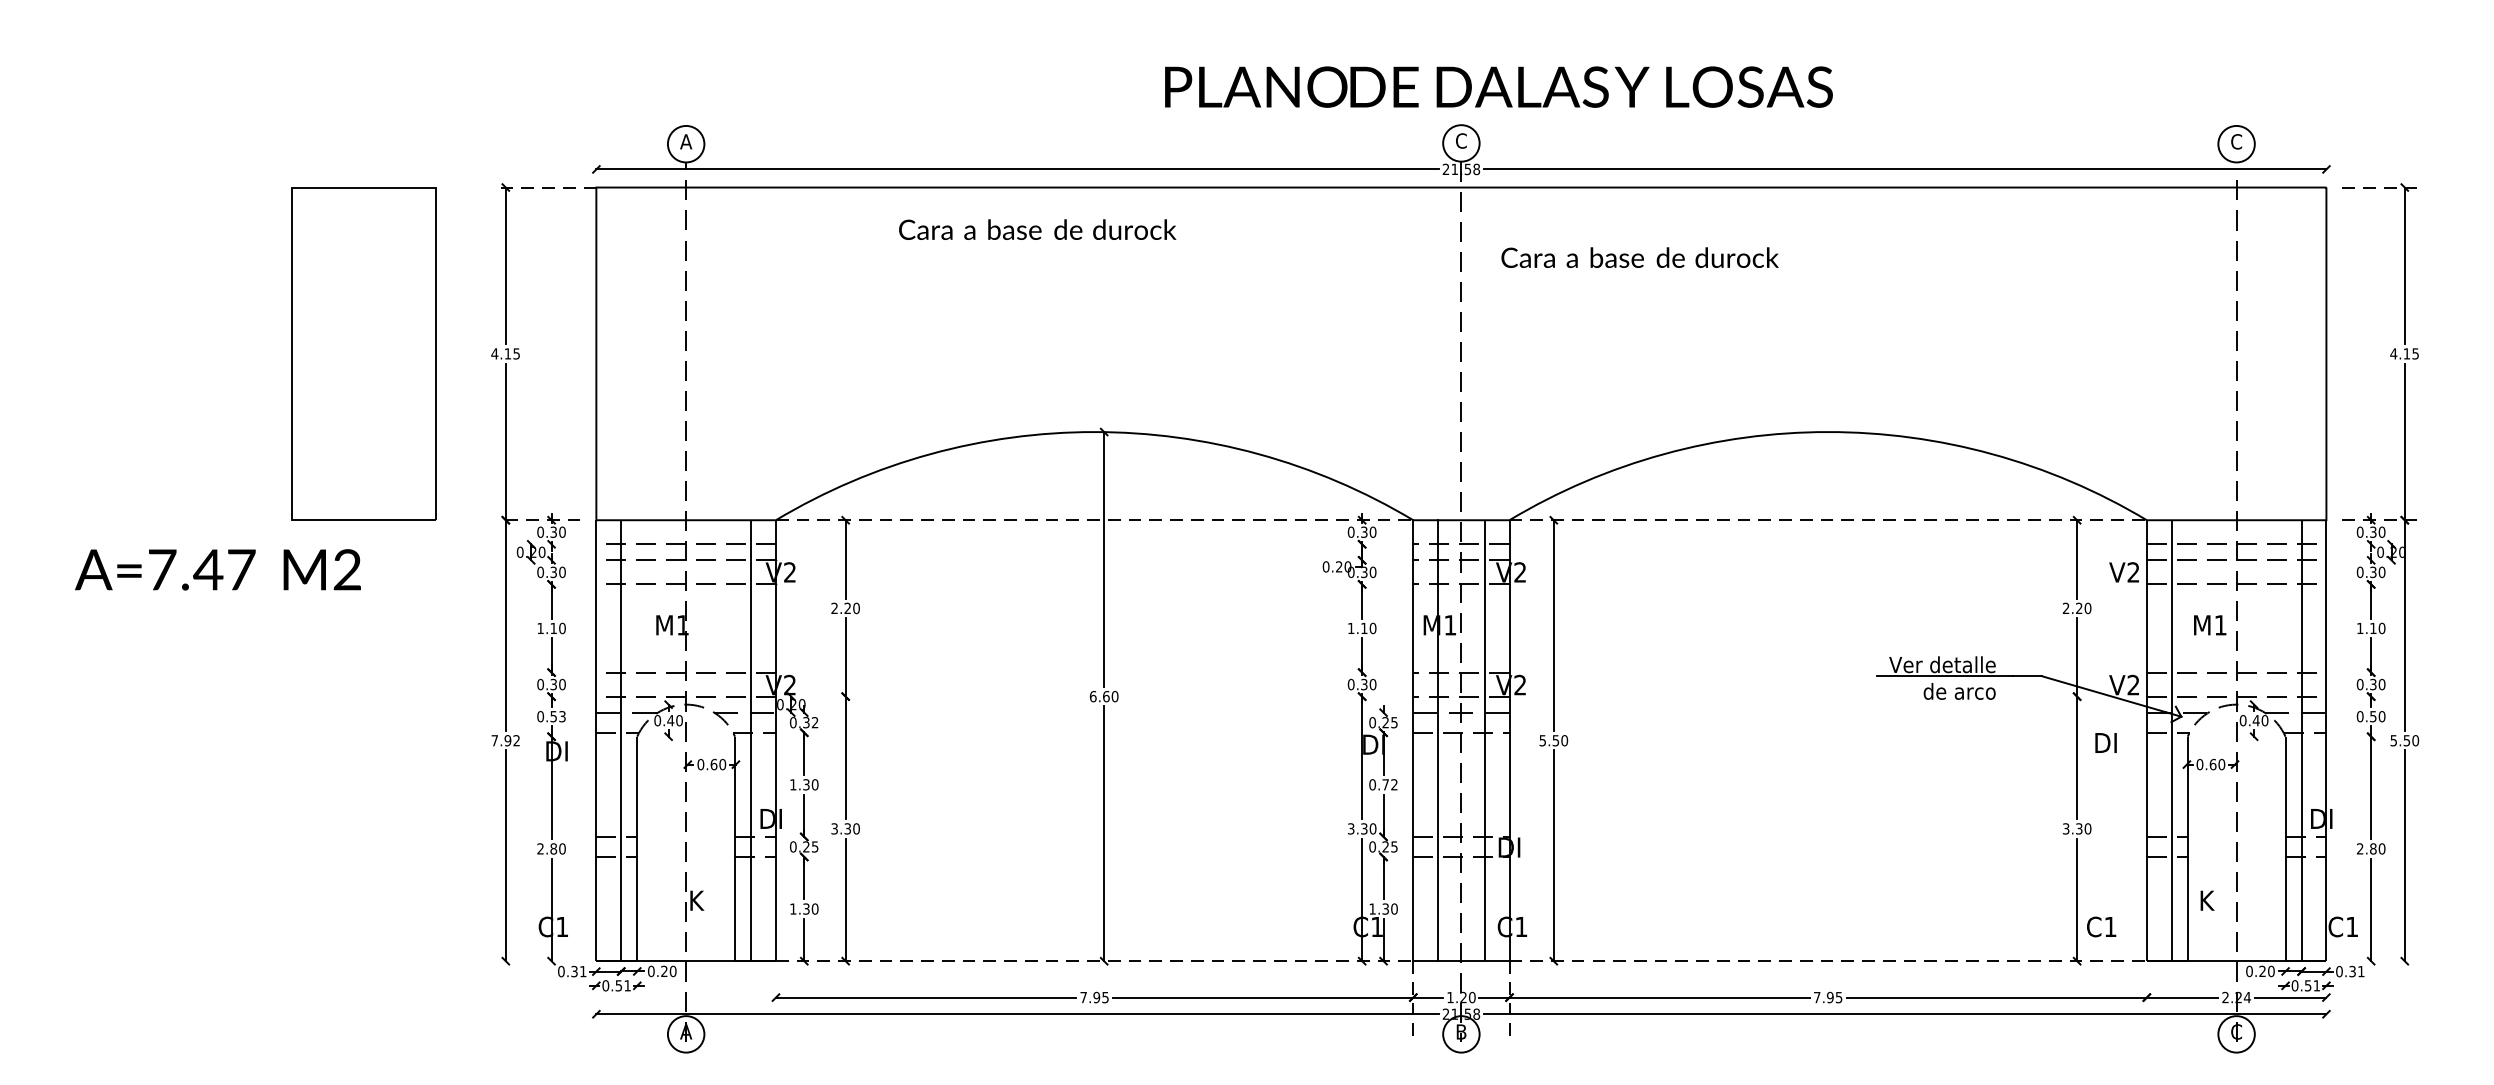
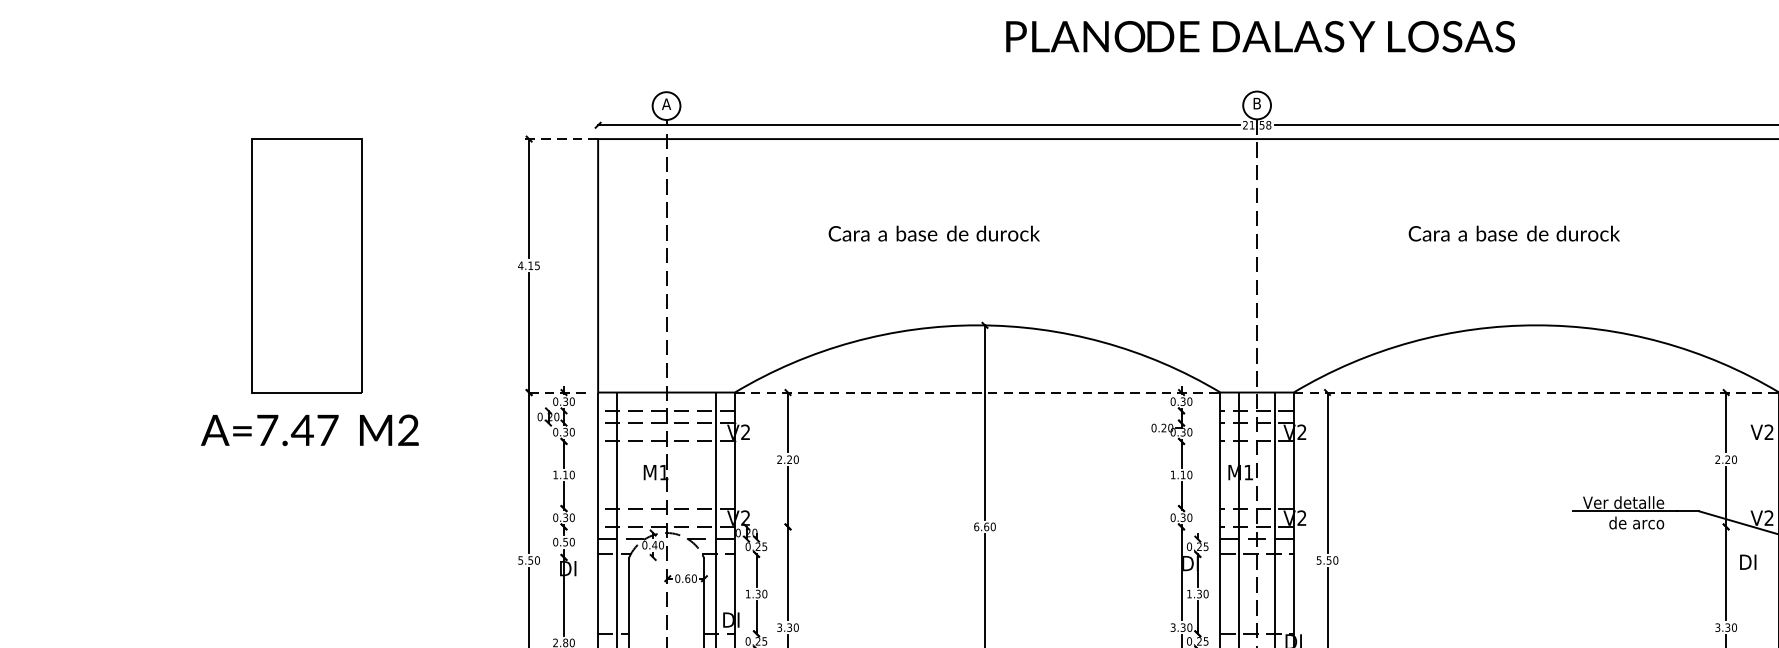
text: (1498, 86) -> (1260, 36), moved
text: (1461, 140) -> (1257, 103), C -> B
text: (1037, 229) -> (934, 233), moved
text: (1639, 257) -> (1513, 233), moved
part: (363, 353) -> (307, 265), moved
text: (562, 716) -> (572, 542), 0.53 -> 0.50
text: (810, 722) -> (761, 546), 0.32 -> 0.25
text: (505, 740) -> (528, 560), 7.92 -> 5.50
text: (1383, 784) -> (1197, 593), 0.72 -> 1.30

